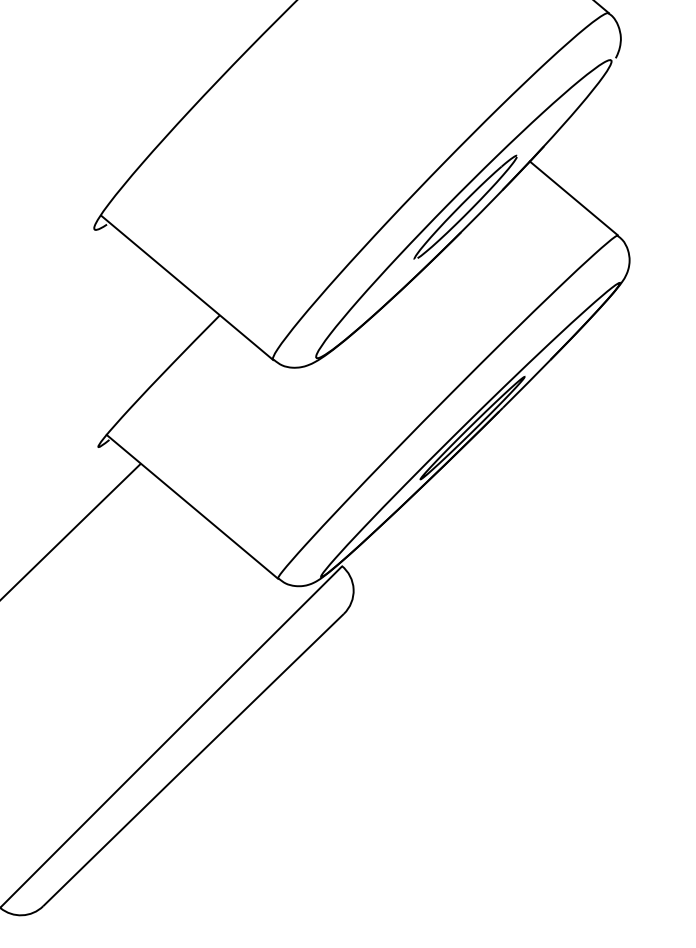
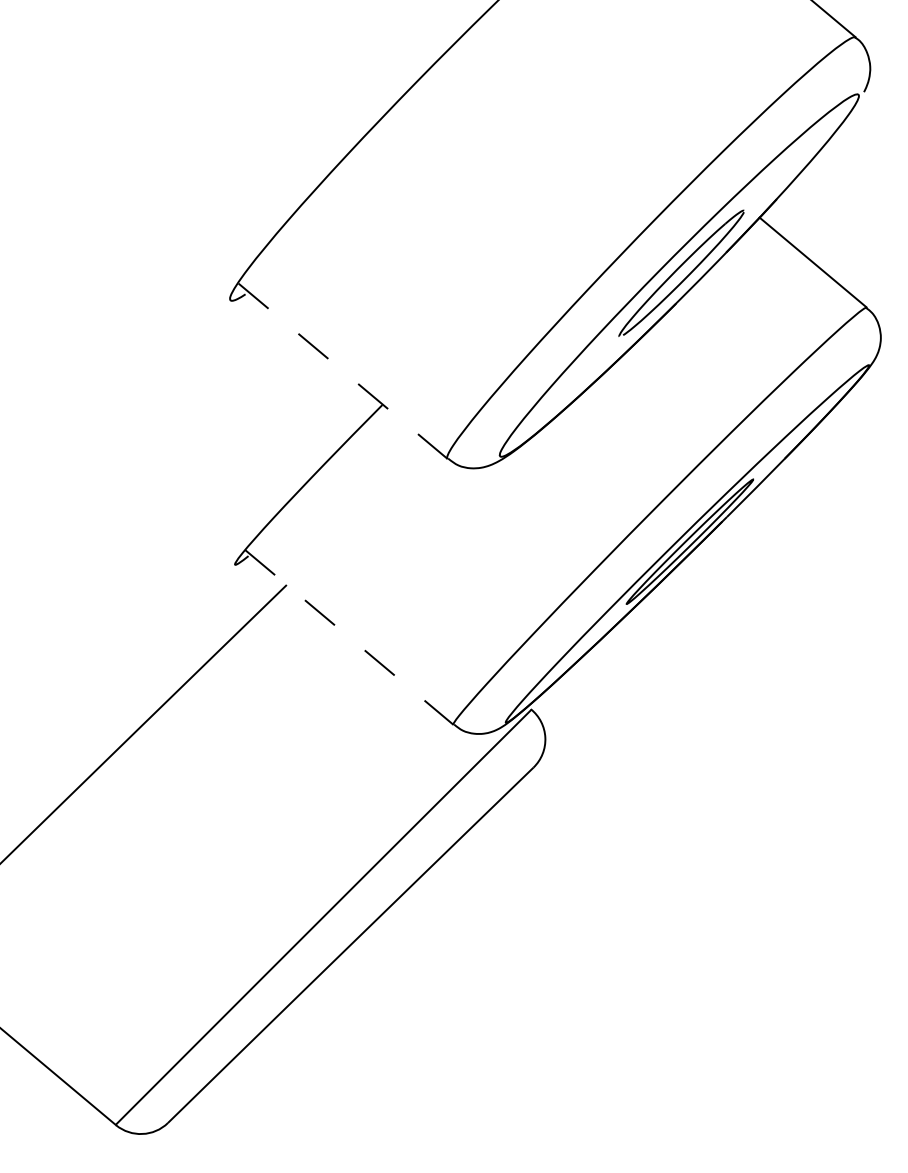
line: (187, 288) -> (343, 371), solid -> dashed
line: (192, 506) -> (349, 637), solid -> dashed

